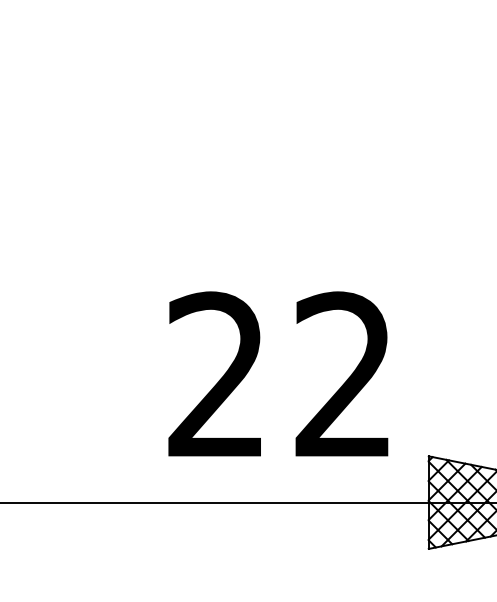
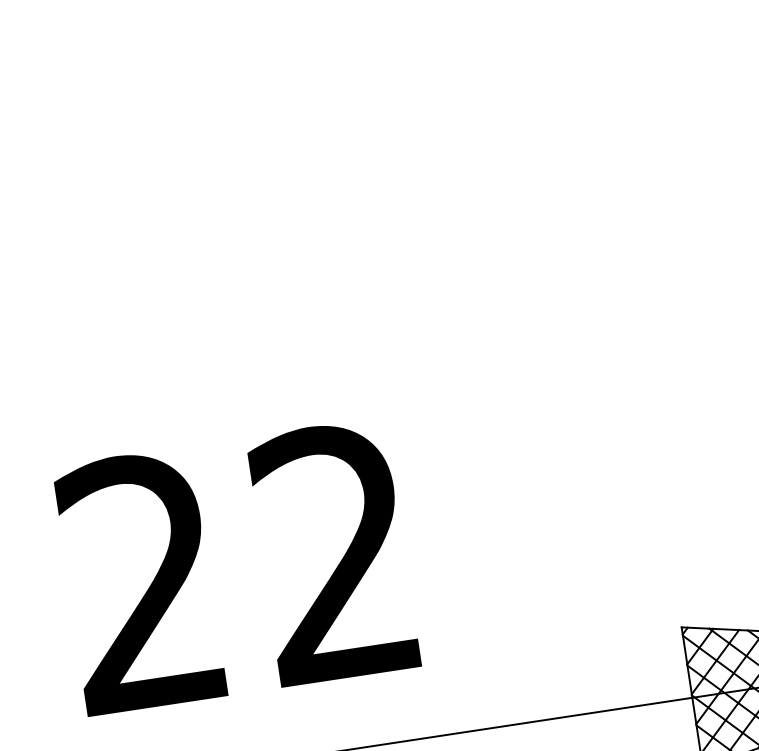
text: (278, 373) -> (236, 565), moved

